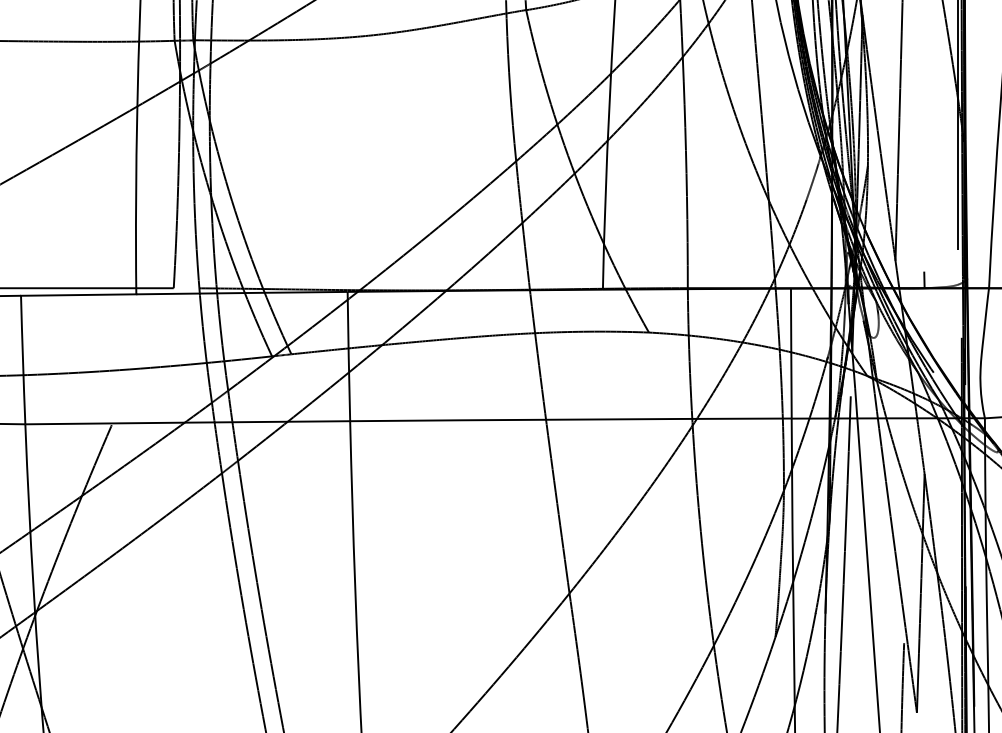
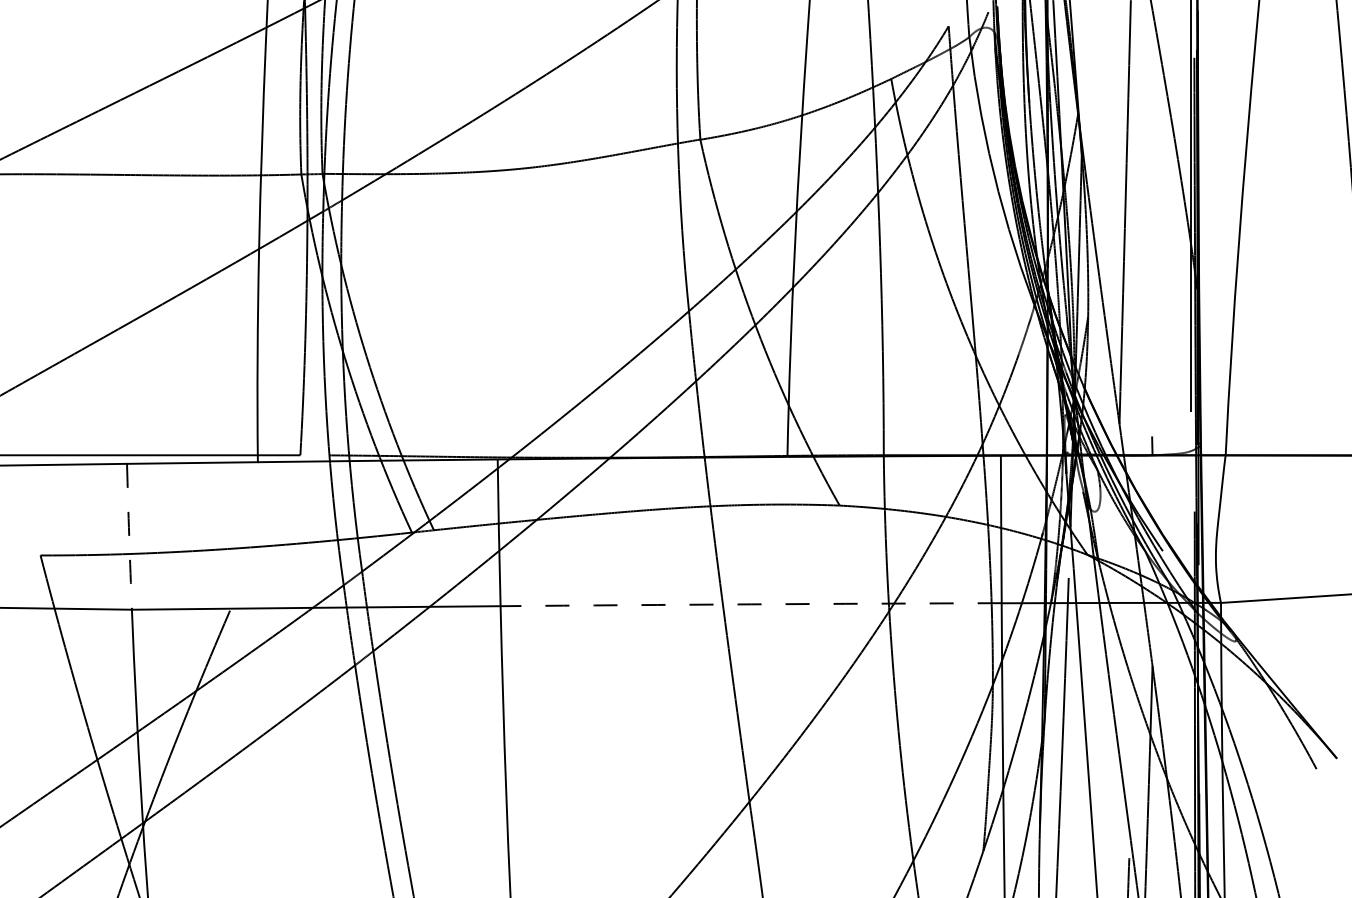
arc: (23, 359) -> (129, 536), solid -> dashed
arc: (571, 419) -> (751, 604), solid -> dashed

